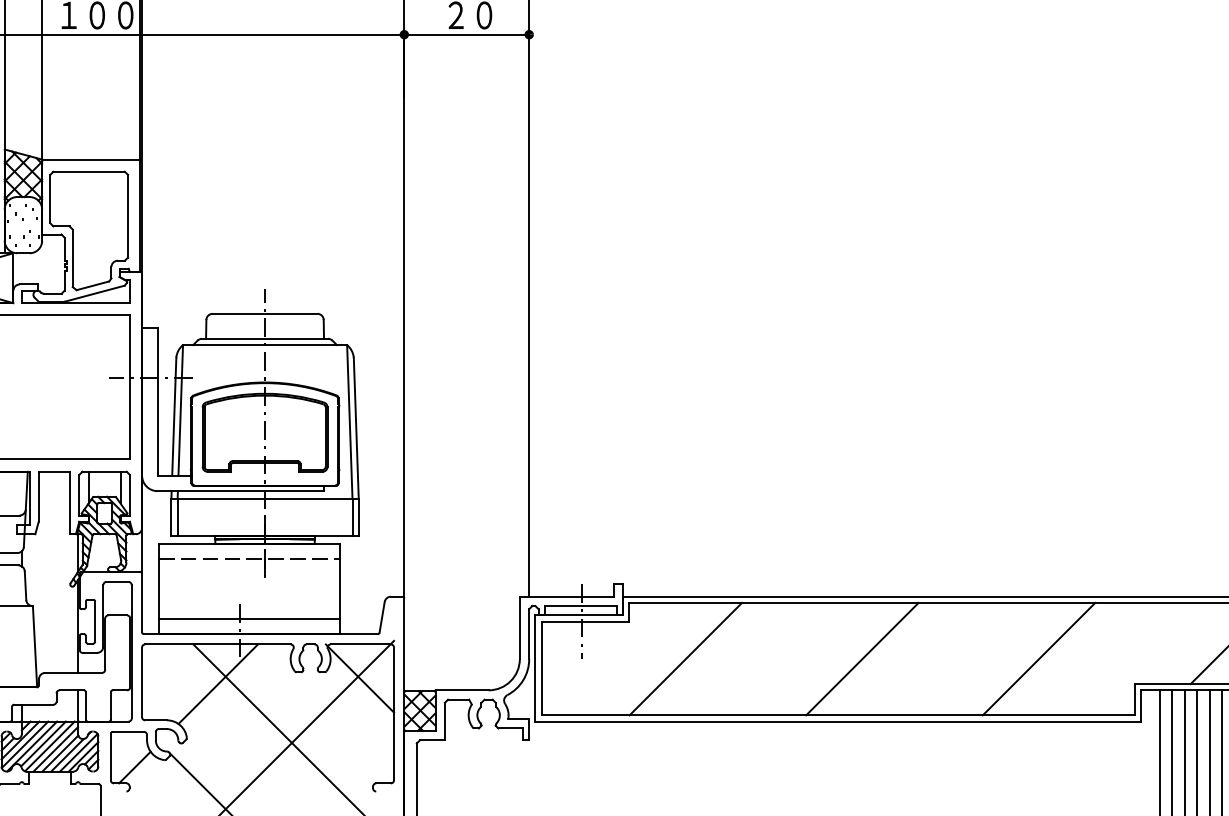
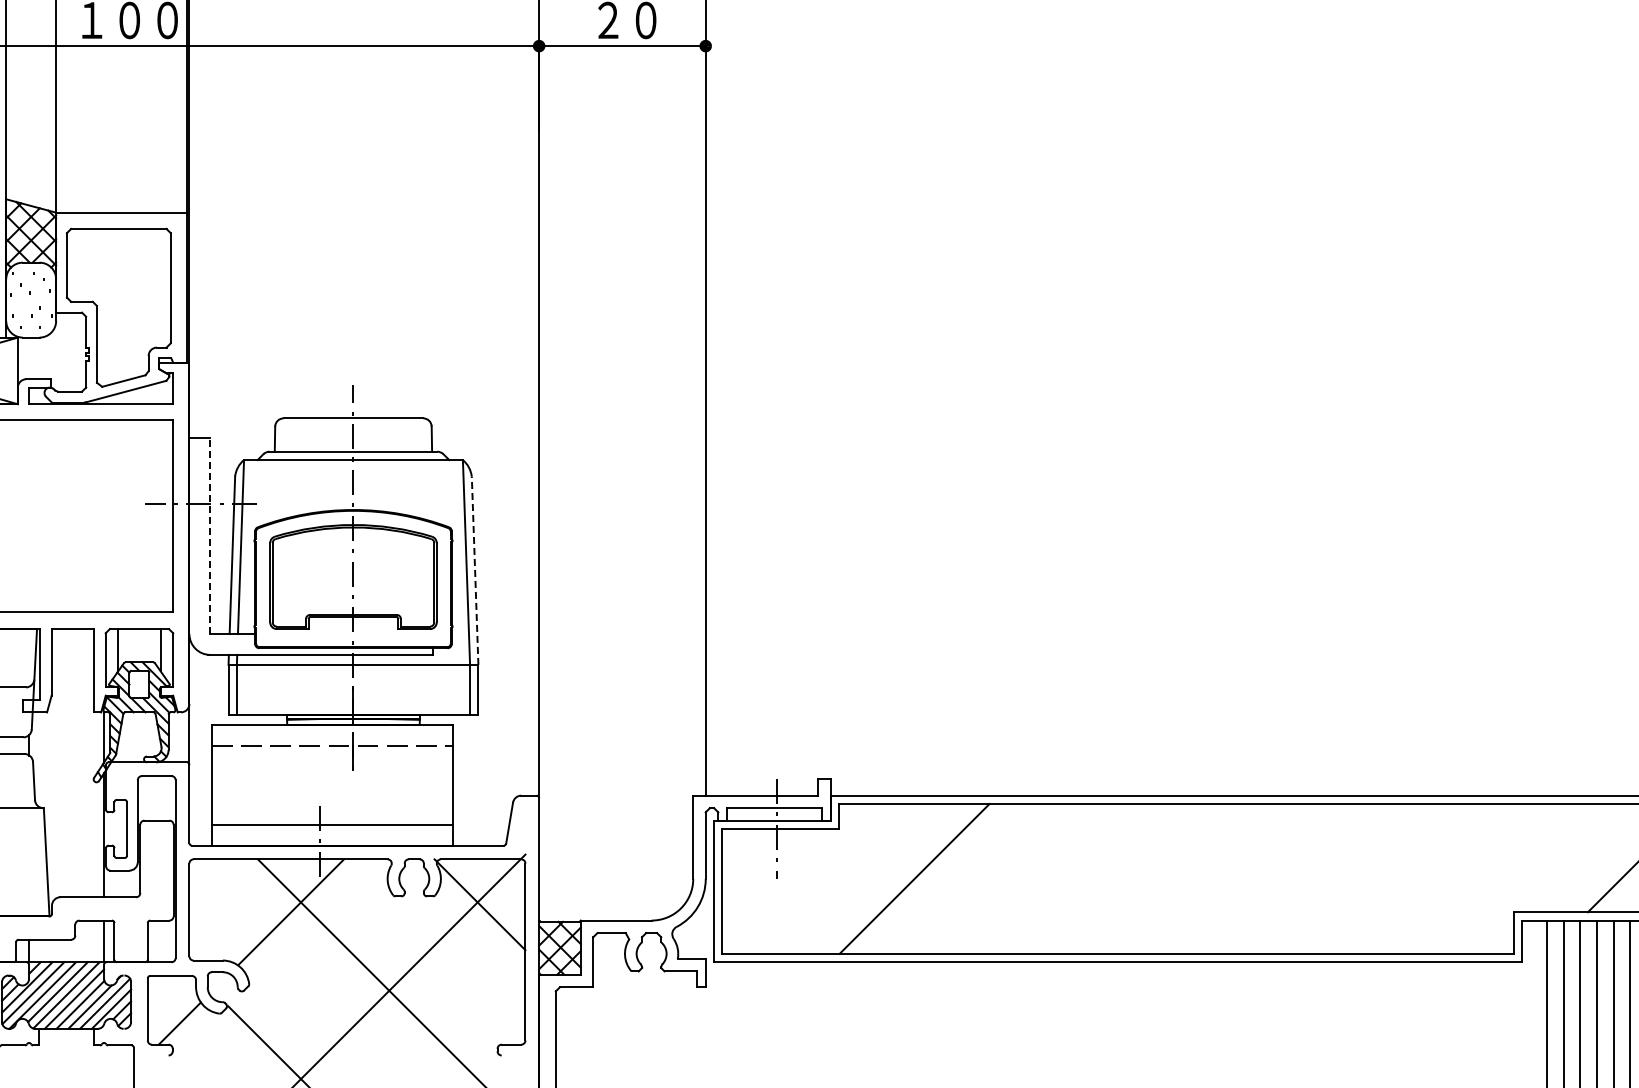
line: (157, 401) -> (210, 535), solid -> dashed
line: (356, 427) -> (475, 570), solid -> dashed
line: (862, 658) -> (1150, 878), removed
line: (1038, 658) -> (1385, 878), removed

